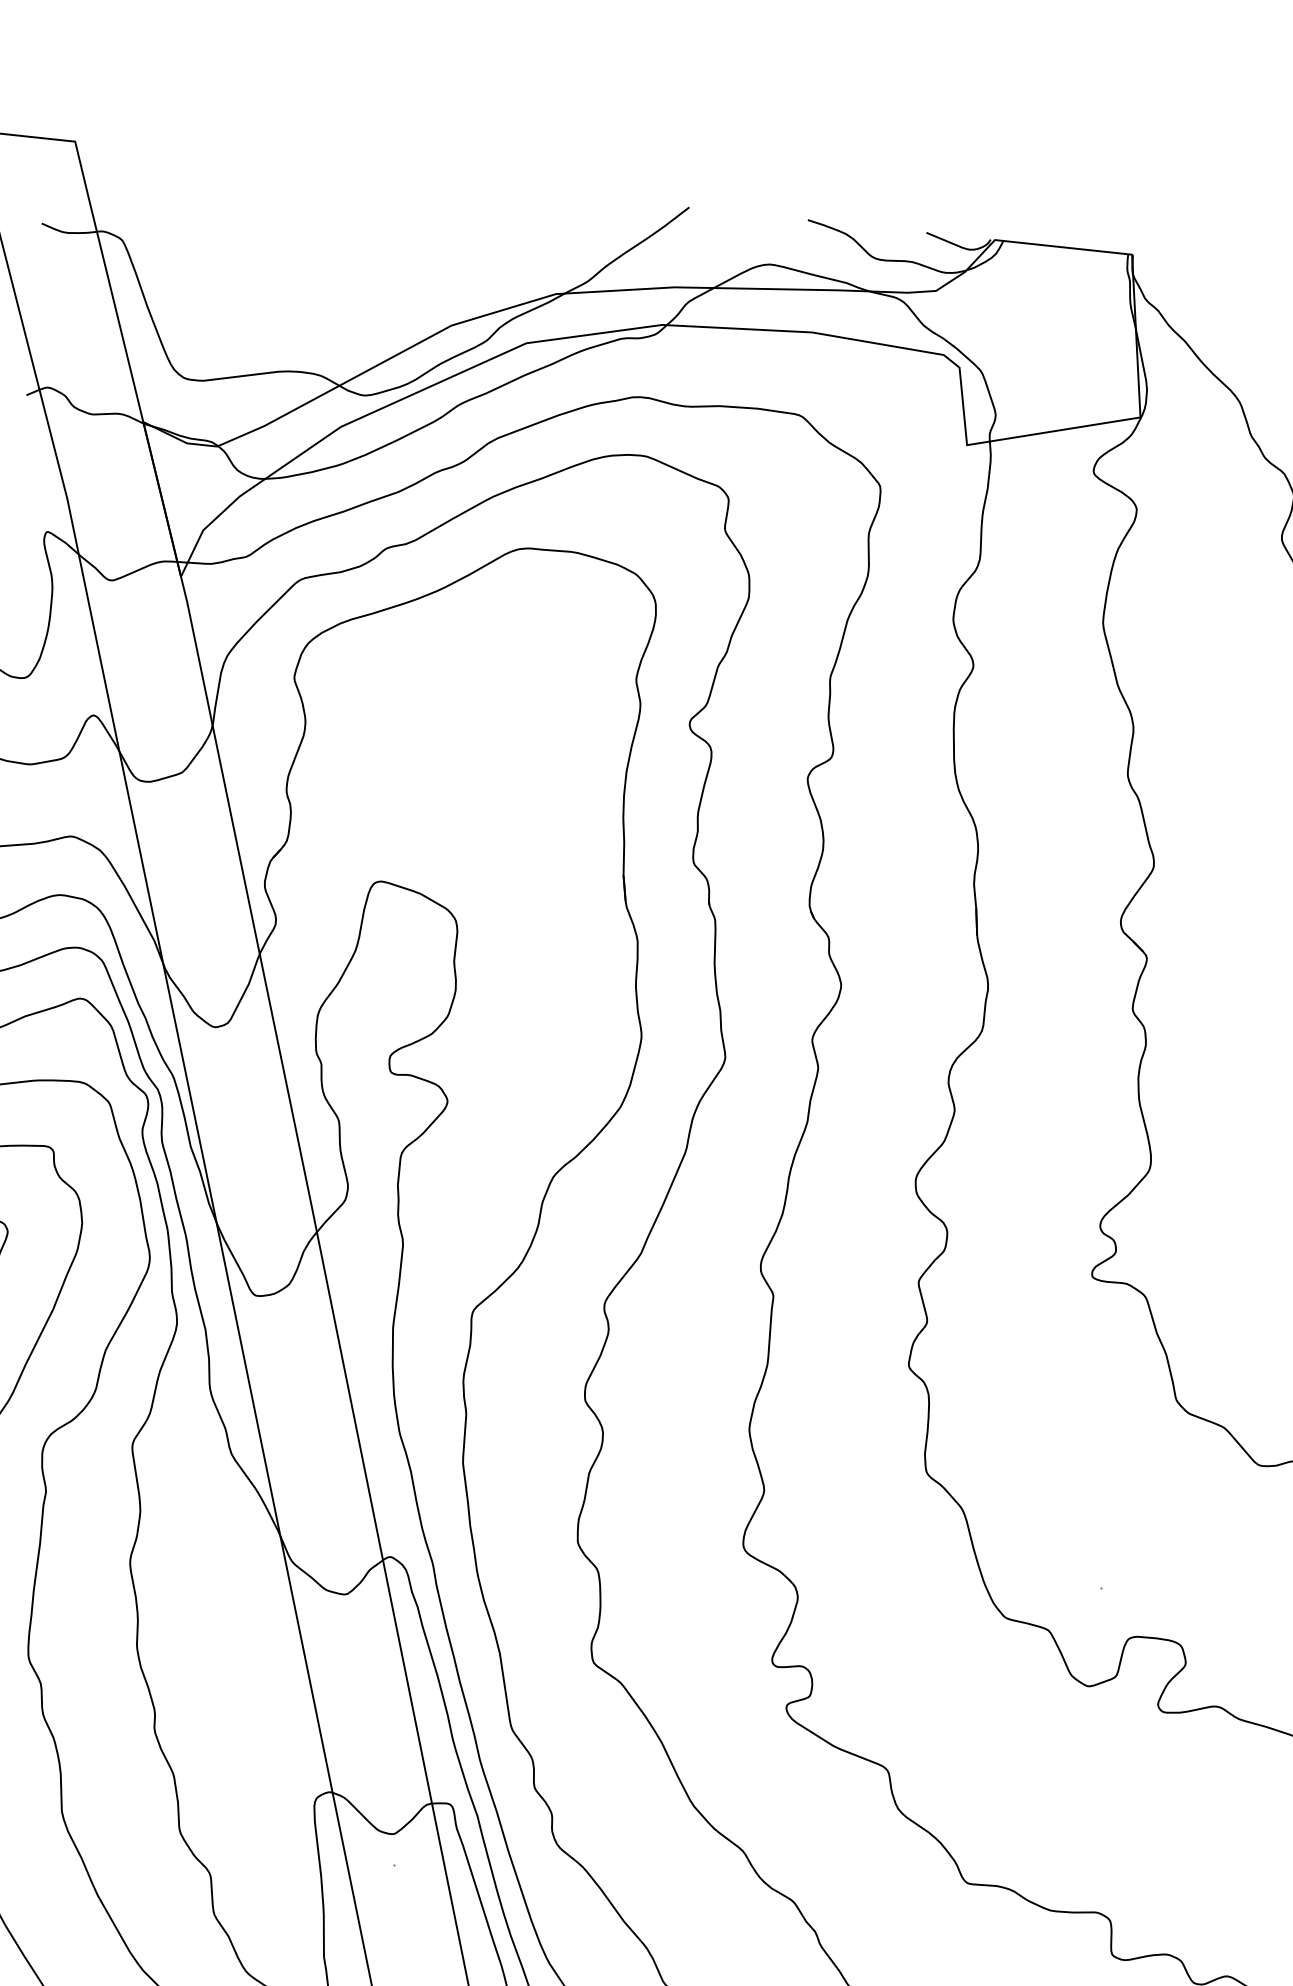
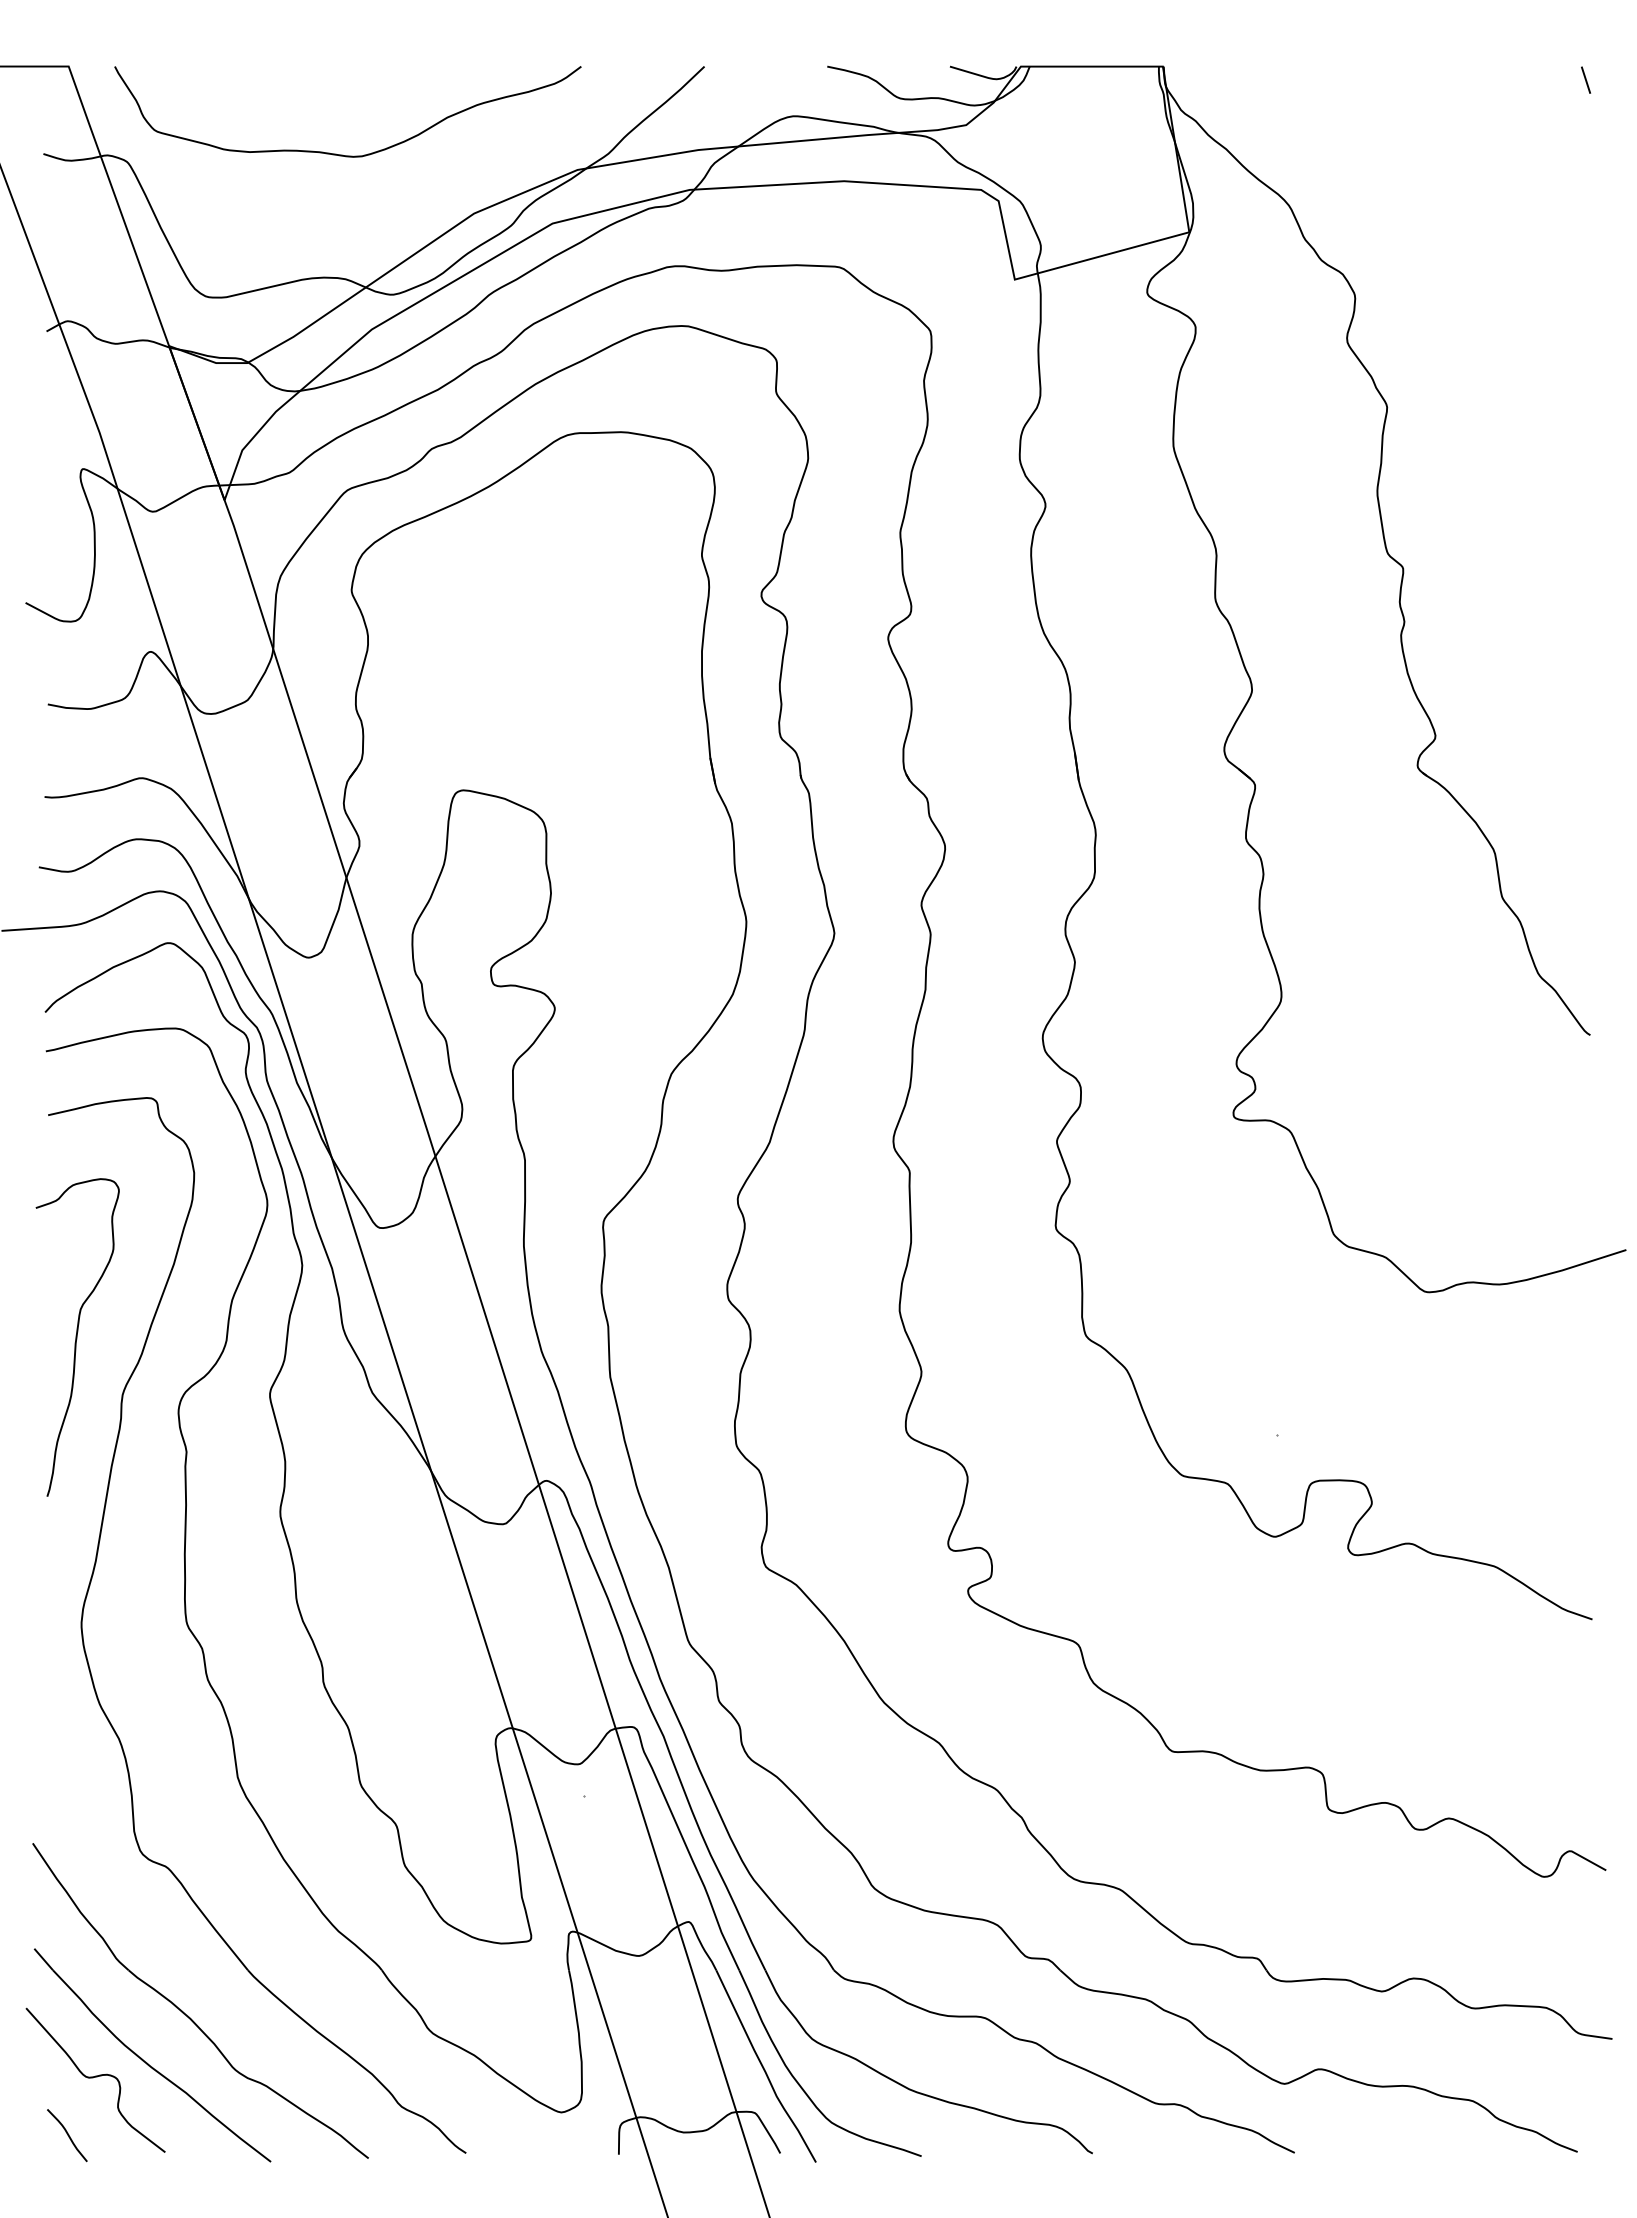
curve: (330, 254) -> (342, 154), added

